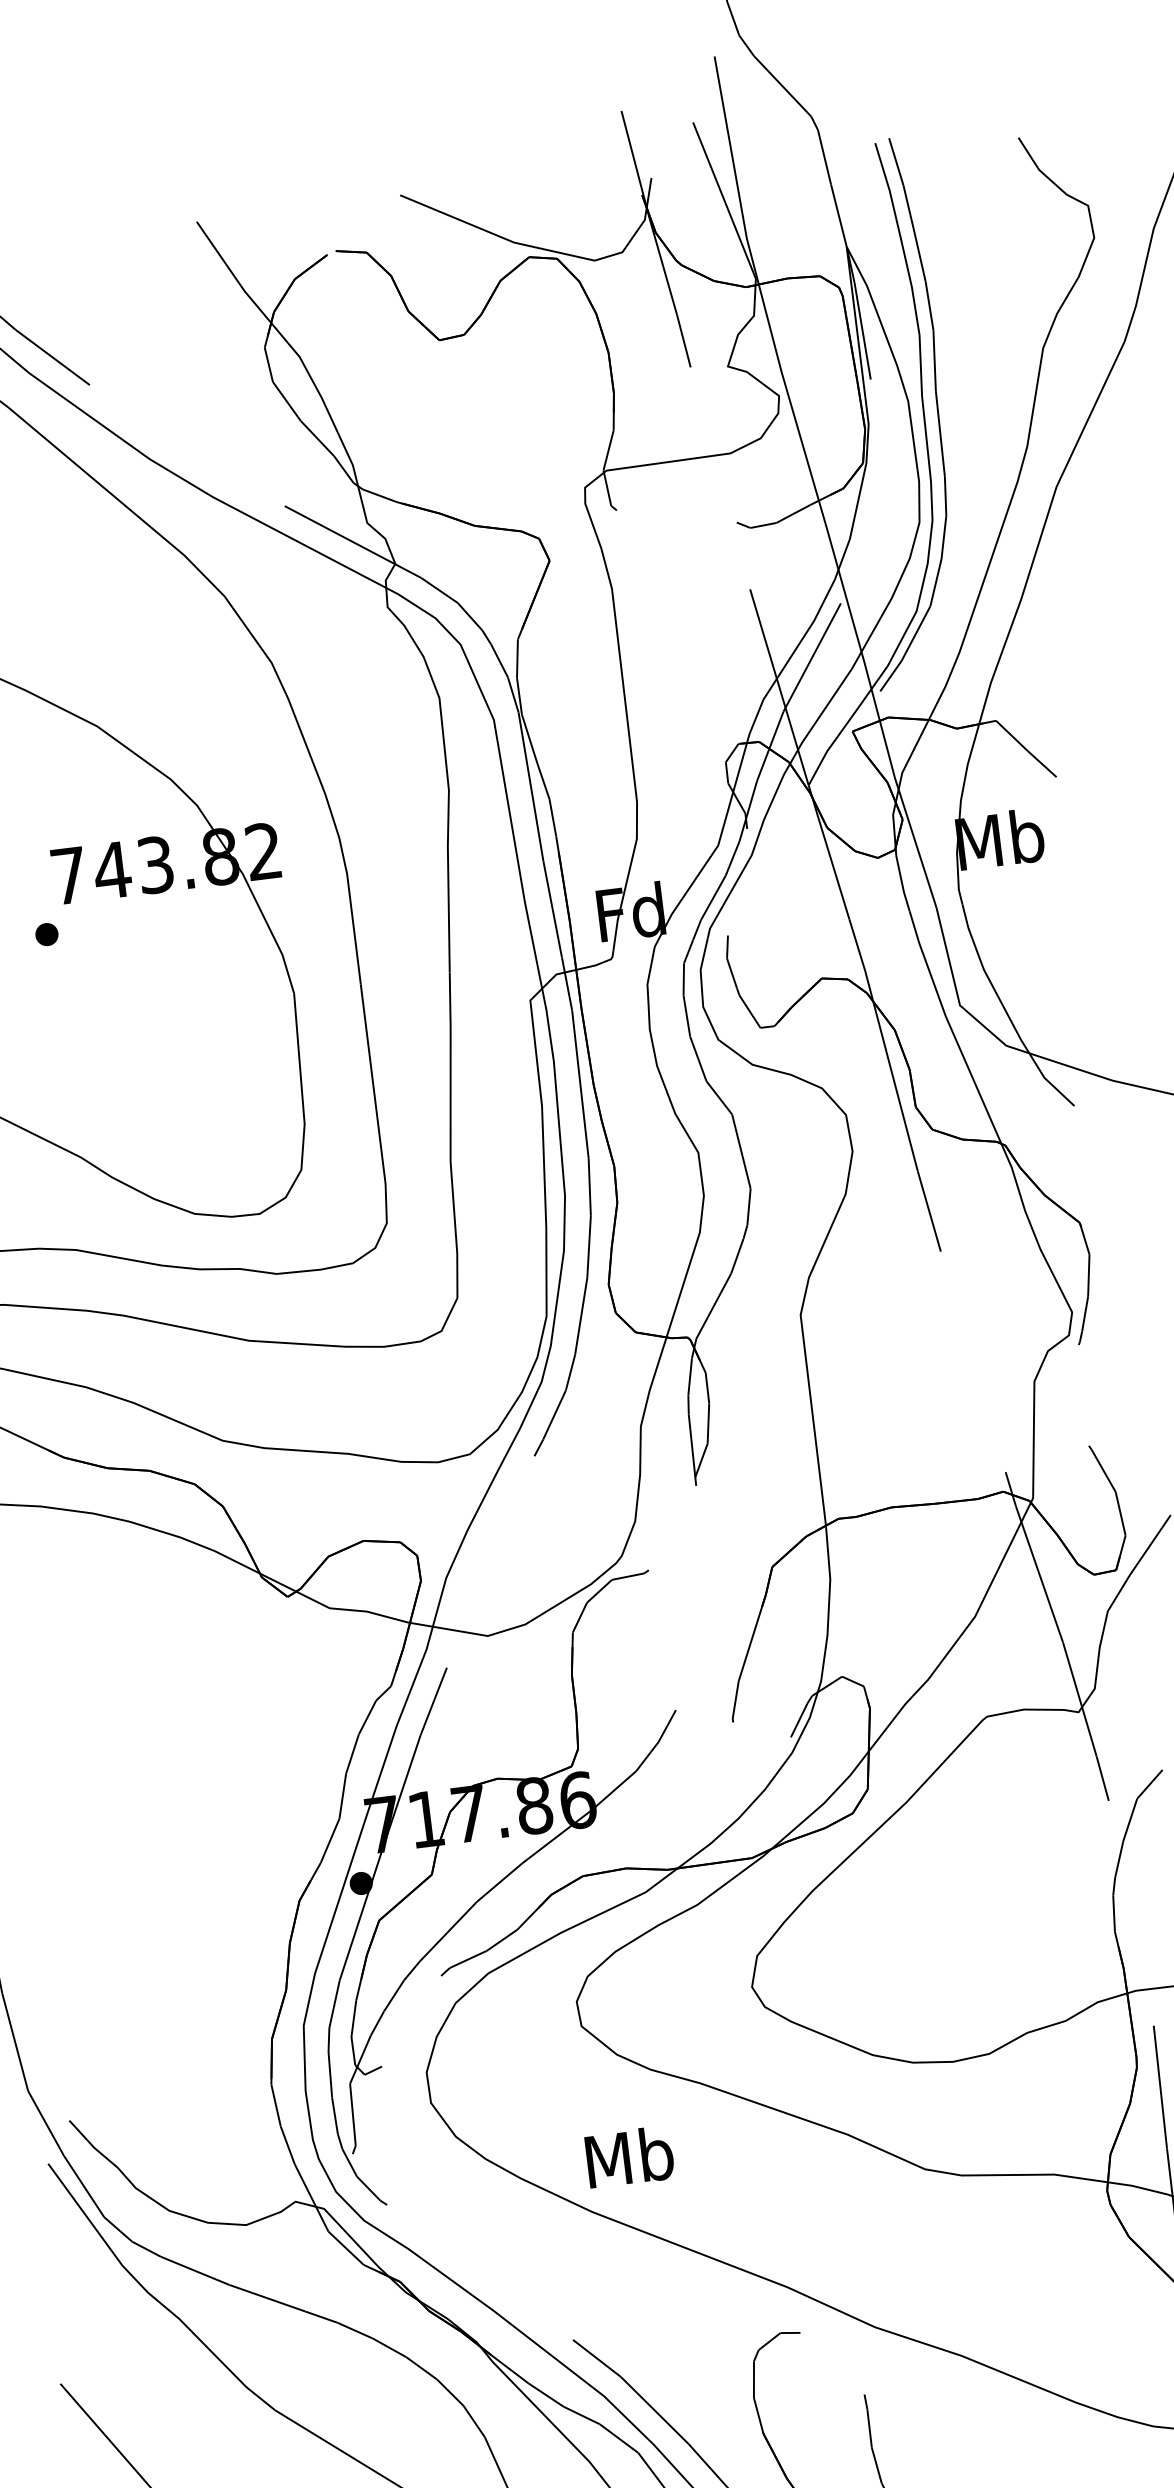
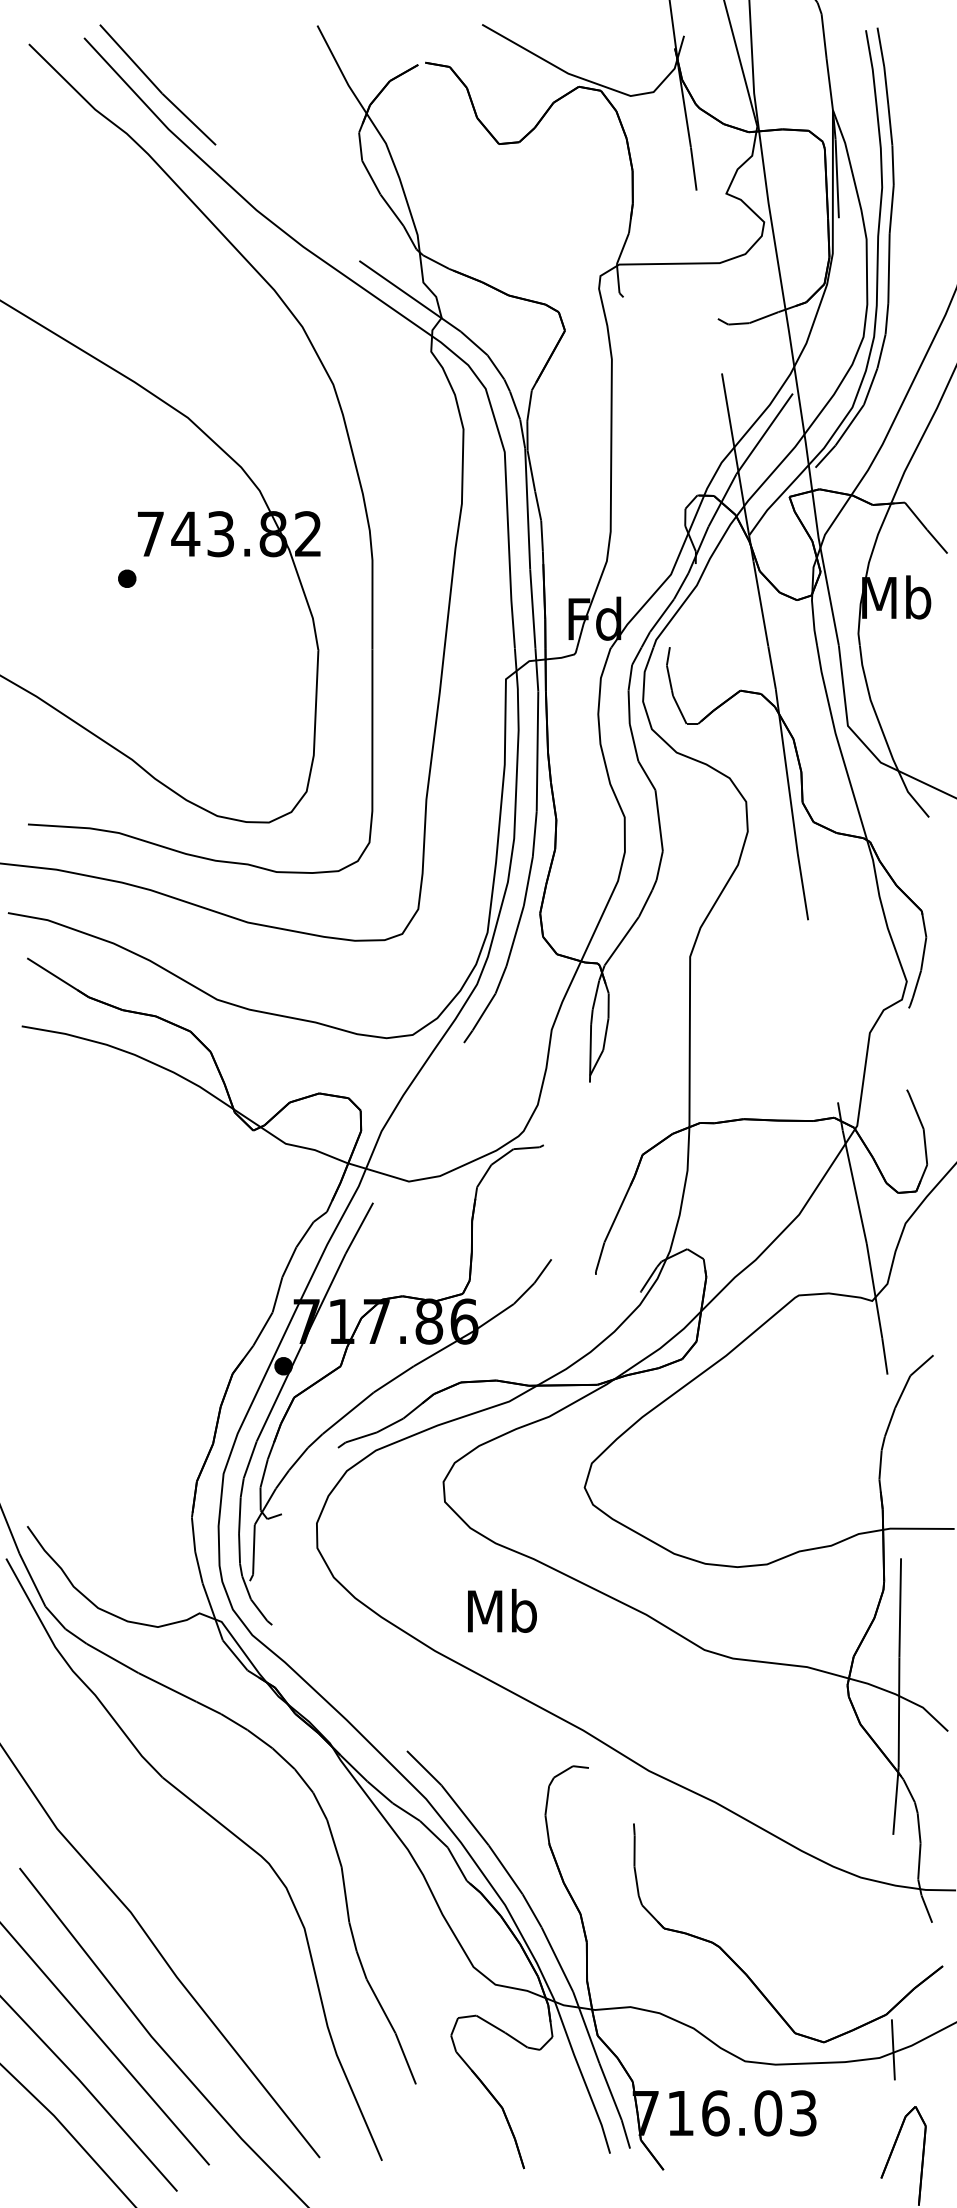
text: (629, 2156) -> (502, 1610), moved

